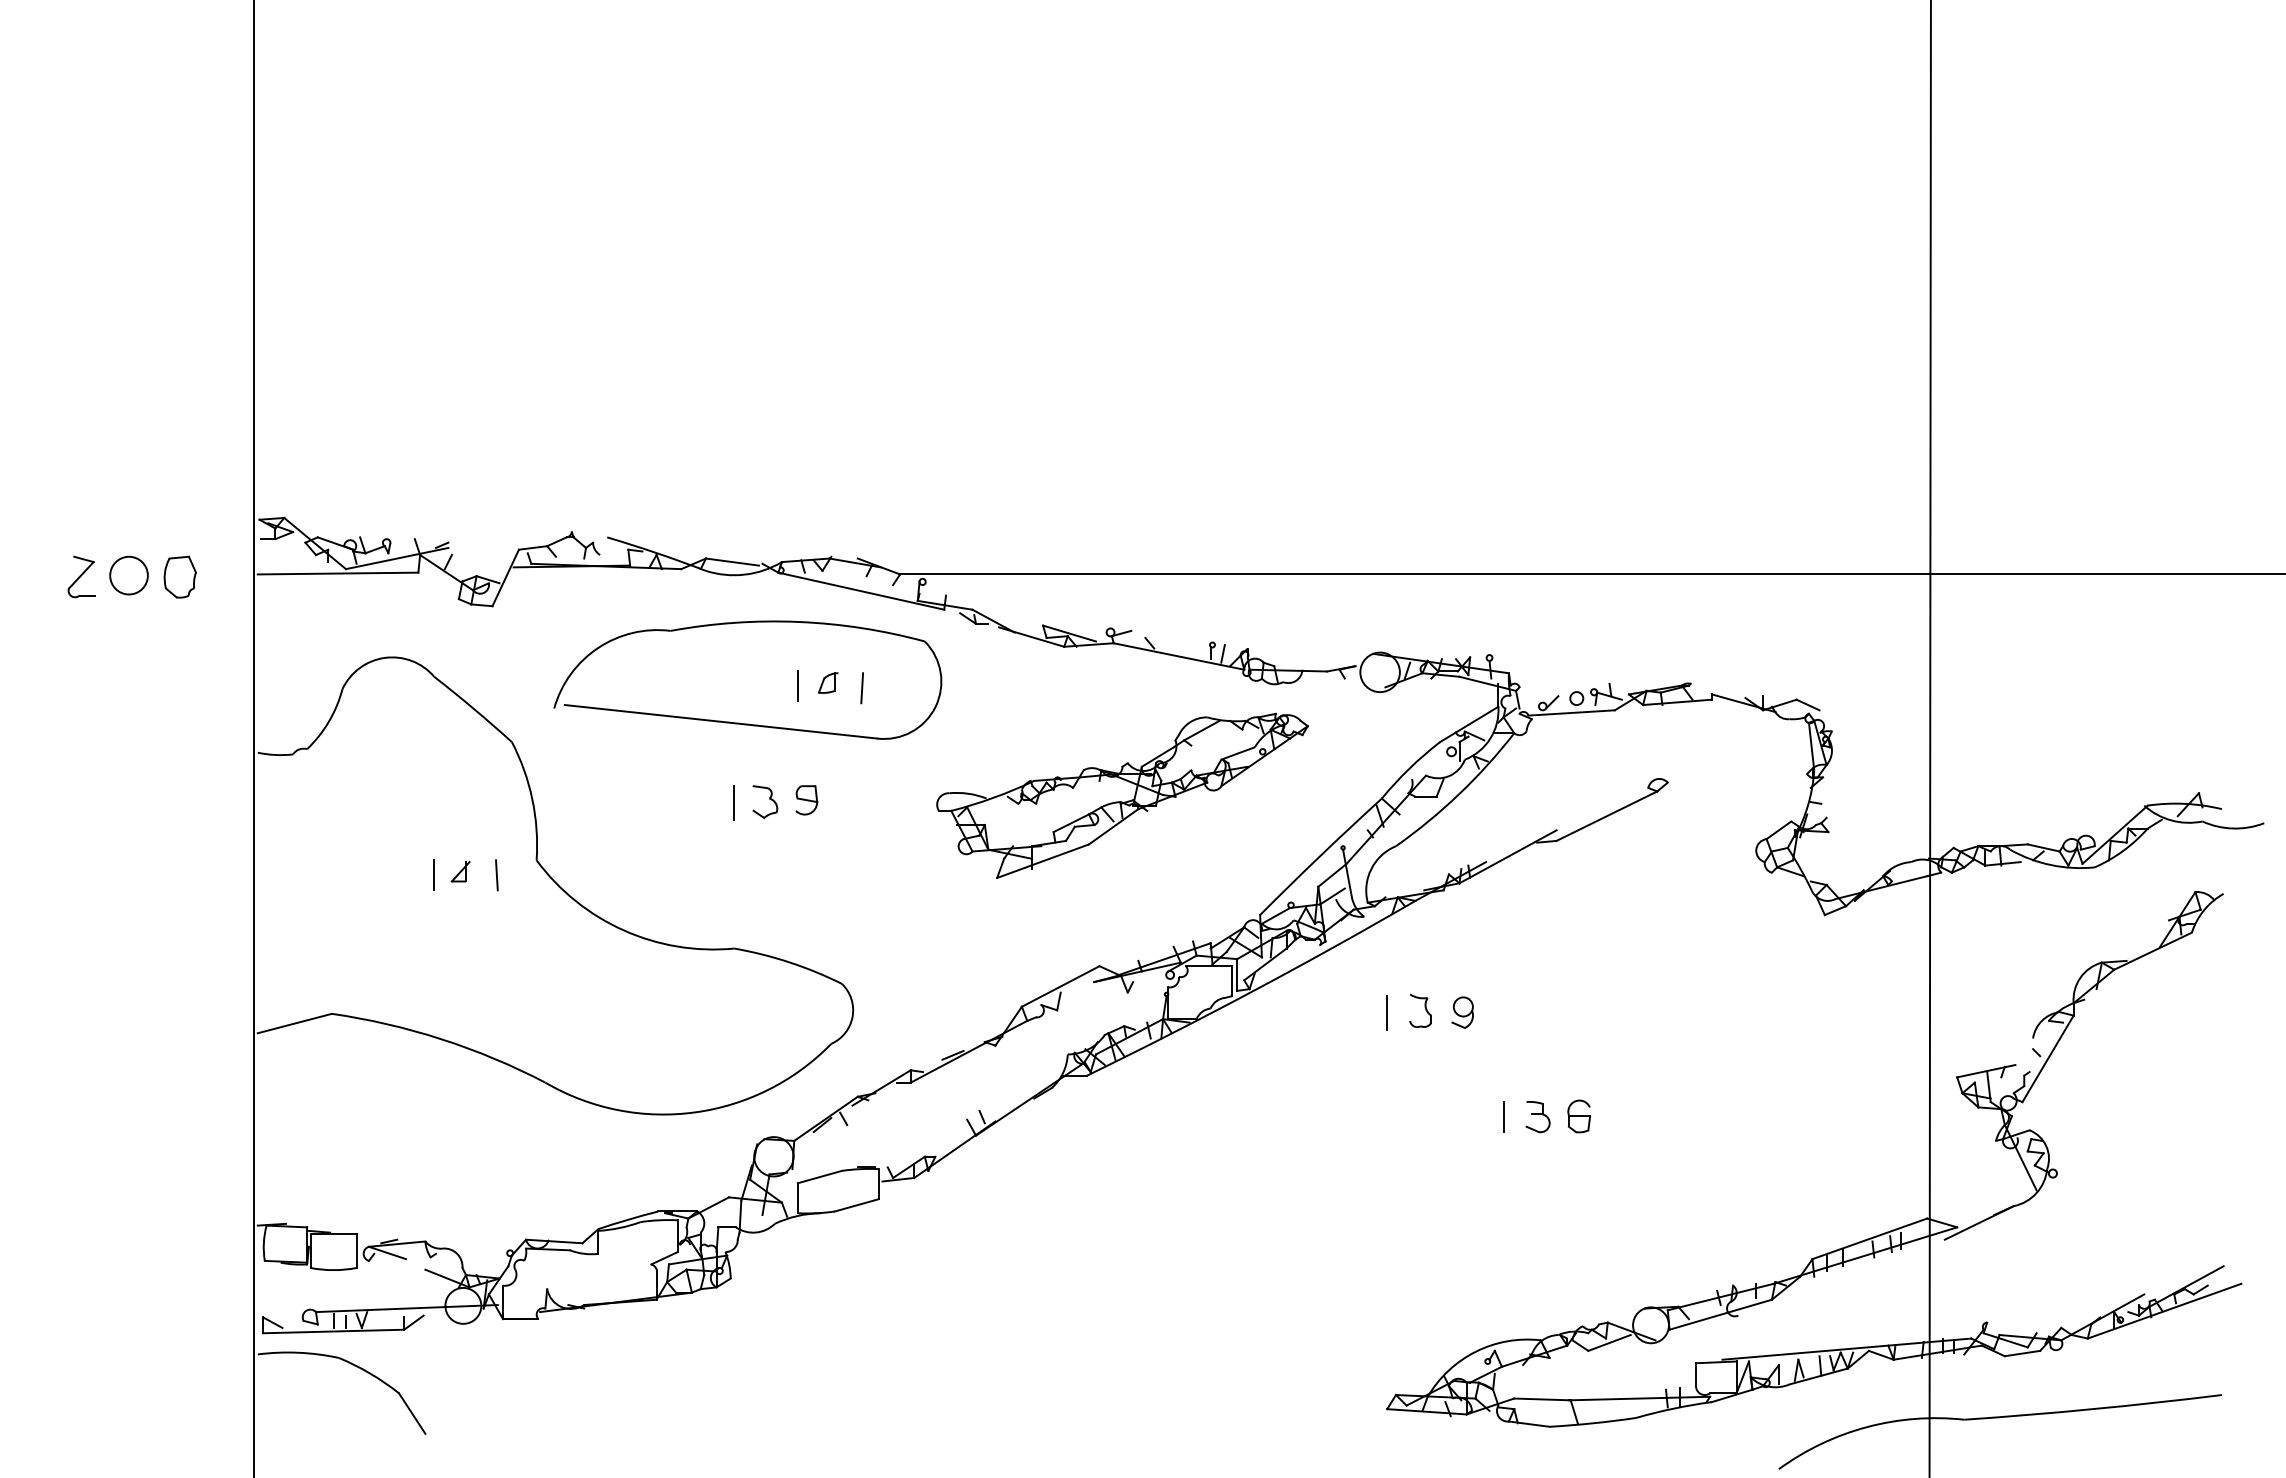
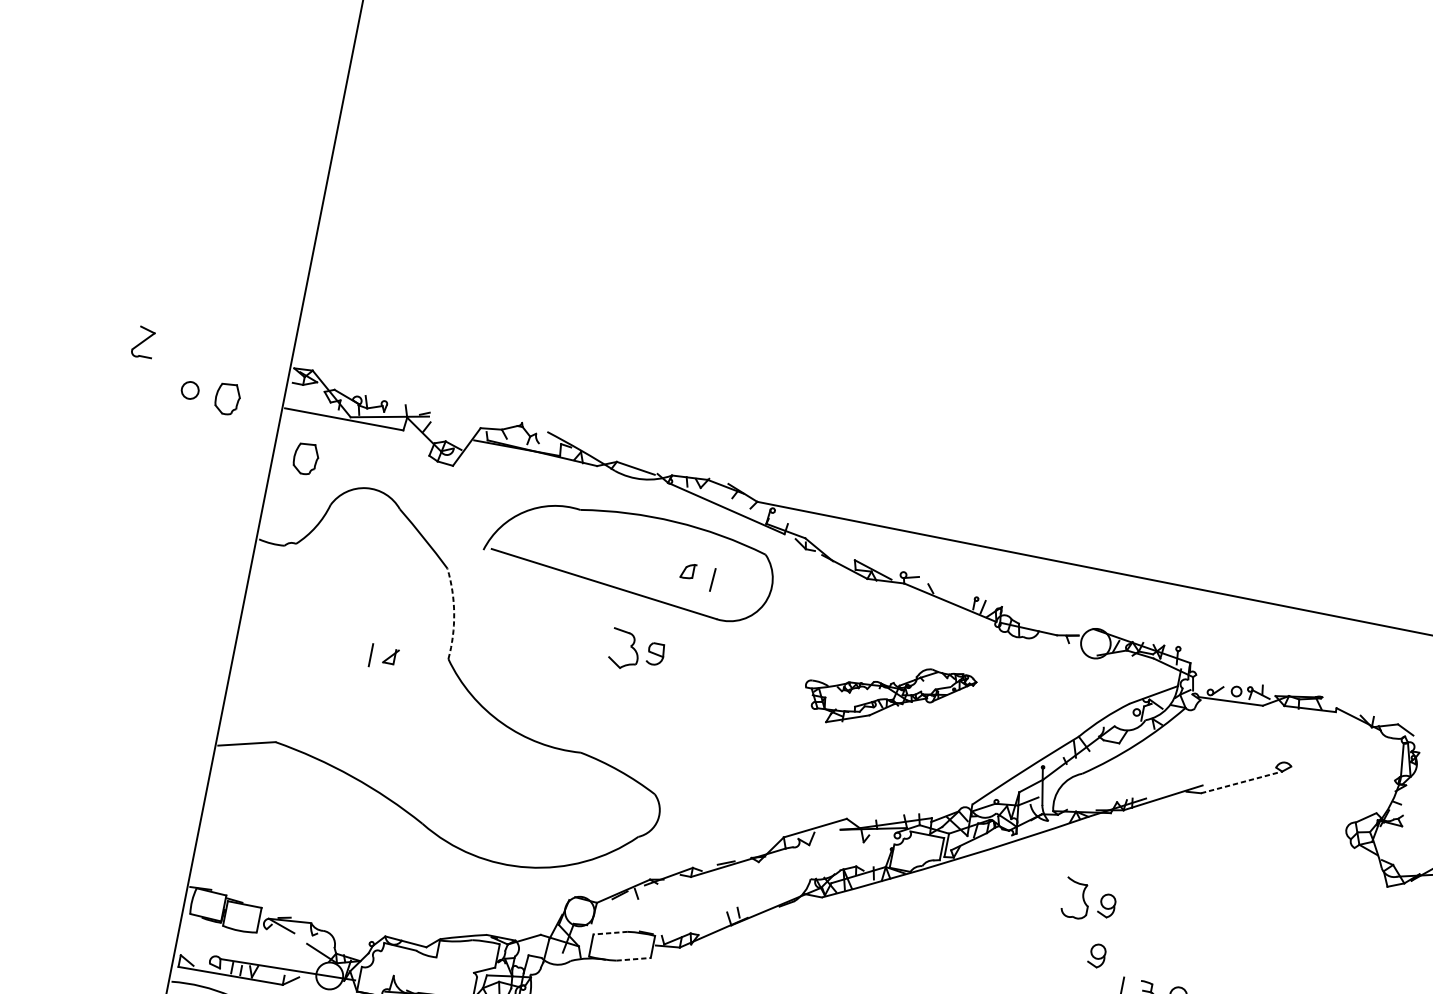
circle: (128, 575) -> (189, 390), size x0.6
part: (81, 576) -> (143, 342), moved
part: (297, 634) -> (305, 458), added
line: (797, 686) -> (665, 569), removed
part: (1122, 795) -> (888, 696), size x0.6
arc: (532, 799) -> (454, 613), solid -> dashed
part: (765, 801) -> (625, 649), size x1.6
line: (734, 802) -> (602, 645), removed
line: (1607, 815) -> (1242, 782), solid -> dashed
line: (496, 875) -> (416, 664), removed
part: (1420, 1010) -> (1076, 898), size x1.6
line: (1387, 1012) -> (1051, 894), removed
part: (1462, 1080) -> (1097, 955), added
line: (819, 1177) -> (610, 933), solid -> dashed
line: (856, 1205) -> (633, 959), solid -> dashed

